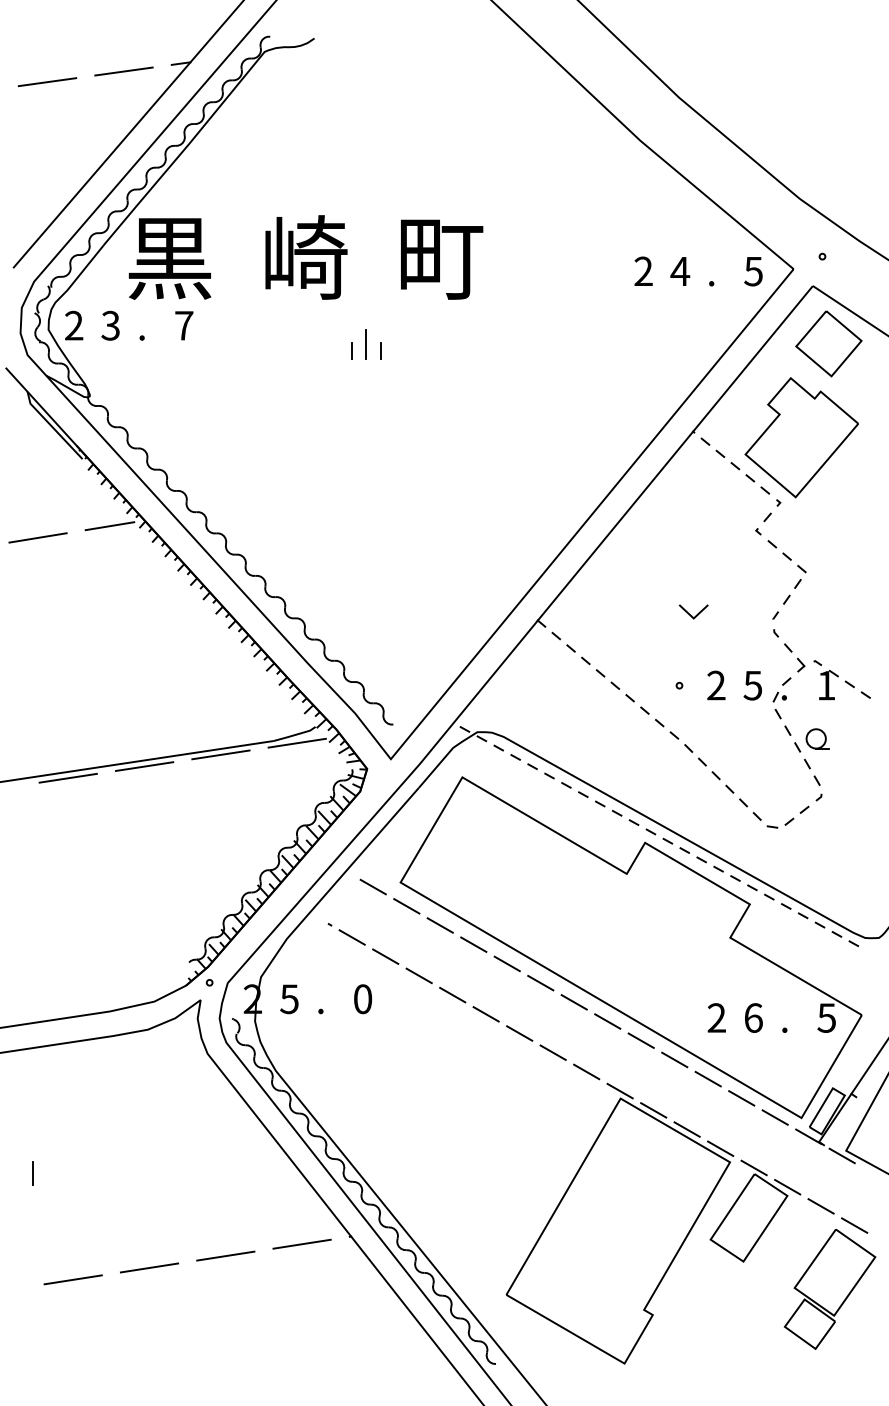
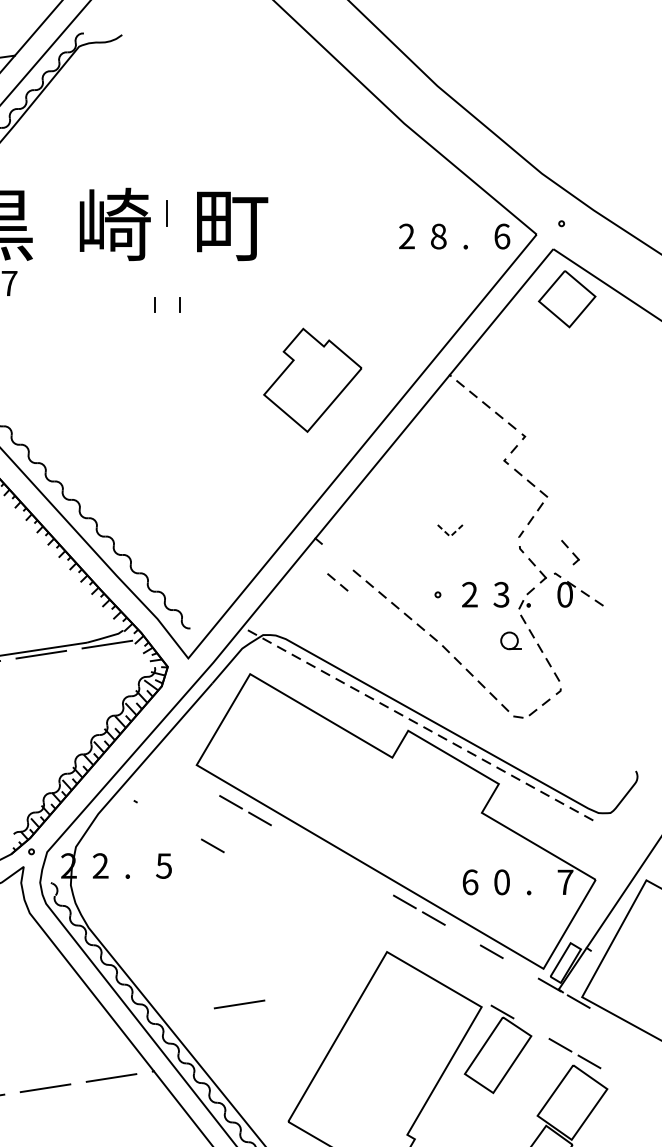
text: (680, 271) -> (438, 236), 4 -> 8
text: (753, 271) -> (501, 236), 5 -> 6
line: (365, 344) -> (166, 213), moved
part: (801, 437) -> (312, 380), moved
line: (693, 618) -> (450, 536), solid -> dashed
part: (832, 636) -> (570, 552), added
part: (563, 641) -> (337, 581), moved
text: (752, 685) -> (501, 594), 5 -> 3
text: (826, 685) -> (565, 594), 1 -> 0
part: (817, 738) -> (510, 640), moved
line: (386, 895) -> (184, 776), removed
line: (351, 937) -> (154, 812), removed
line: (385, 956) -> (183, 829), removed
line: (506, 963) -> (288, 835), removed
line: (540, 982) -> (317, 851), removed
line: (452, 994) -> (241, 861), removed
text: (289, 999) -> (100, 866), 5 -> 2
text: (362, 999) -> (163, 866), 0 -> 5
line: (573, 1002) -> (346, 868), removed
line: (485, 1014) -> (270, 879), removed
text: (716, 1017) -> (469, 881), 2 -> 6
text: (753, 1017) -> (501, 881), 6 -> 0
text: (826, 1017) -> (565, 881), 5 -> 7
line: (607, 1021) -> (375, 885), removed
line: (519, 1033) -> (299, 895), removed
line: (552, 1052) -> (328, 912), removed
line: (586, 1071) -> (357, 928), removed
line: (707, 1078) -> (462, 934), removed
line: (619, 1090) -> (386, 945), removed
line: (653, 1110) -> (415, 962), removed
line: (774, 1117) -> (520, 968), removed
line: (686, 1129) -> (444, 978), removed
line: (720, 1148) -> (473, 995), removed
line: (449, 1158) -> (239, 1003), added
line: (787, 1186) -> (531, 1028), removed

